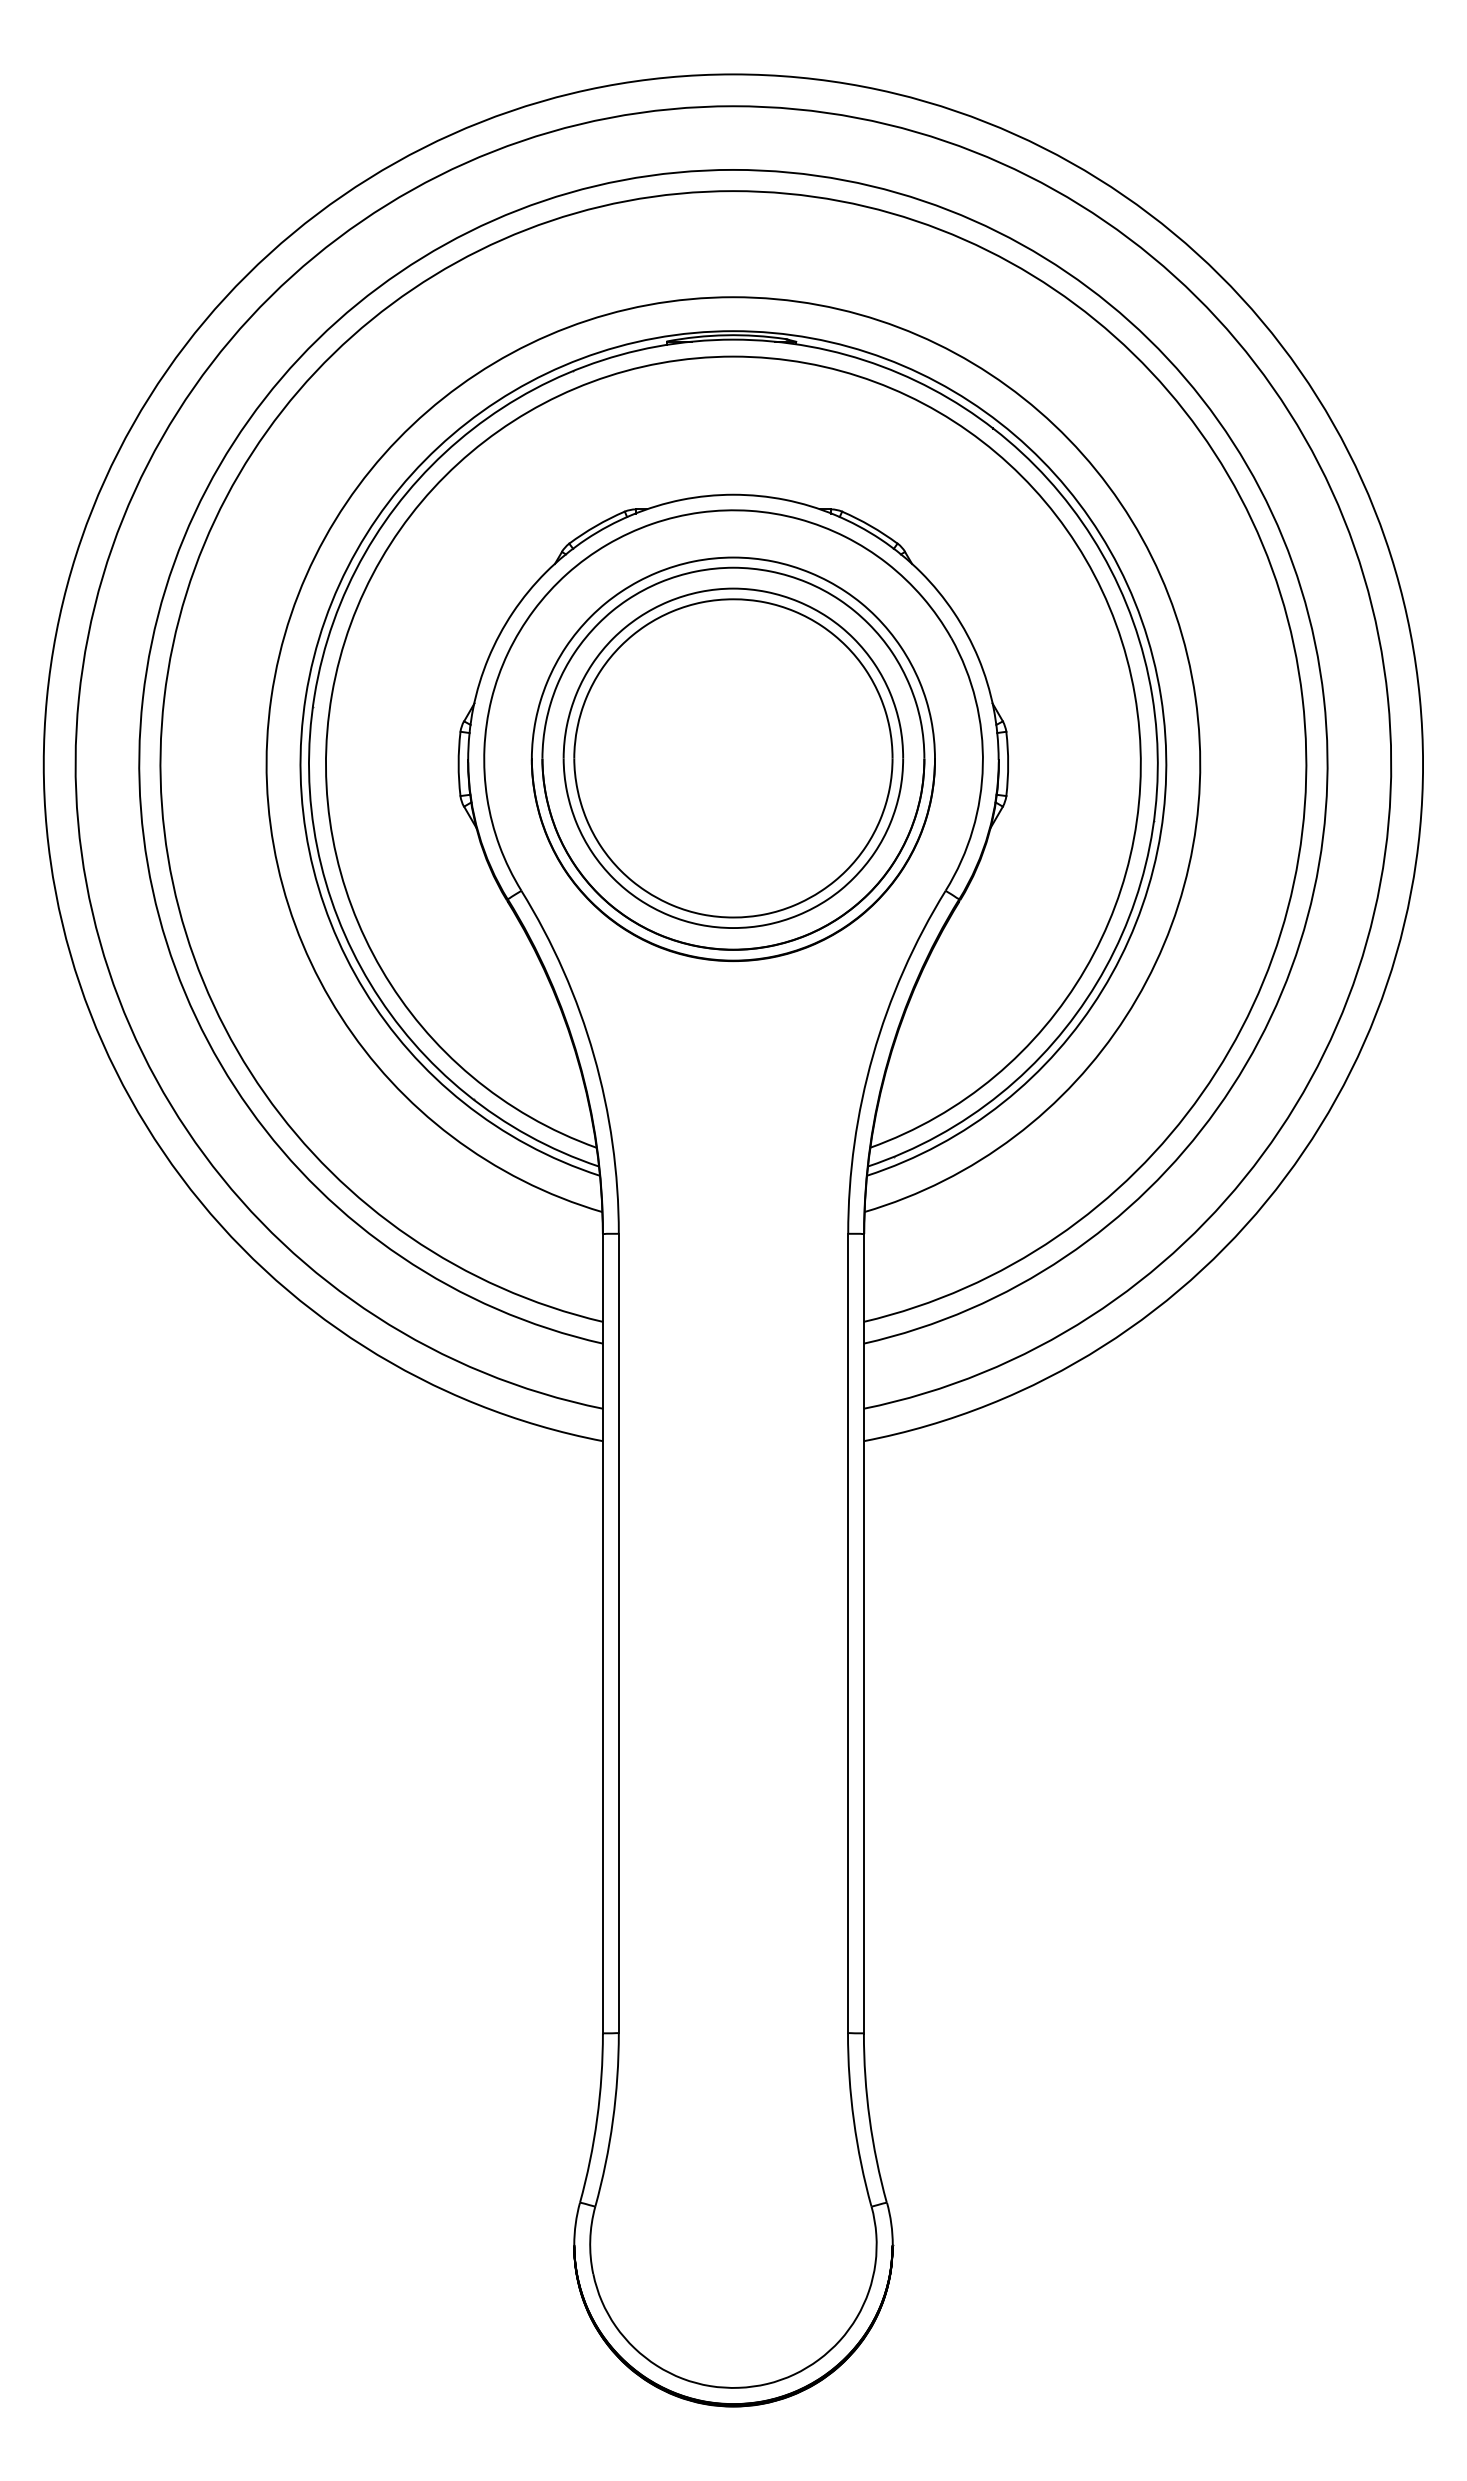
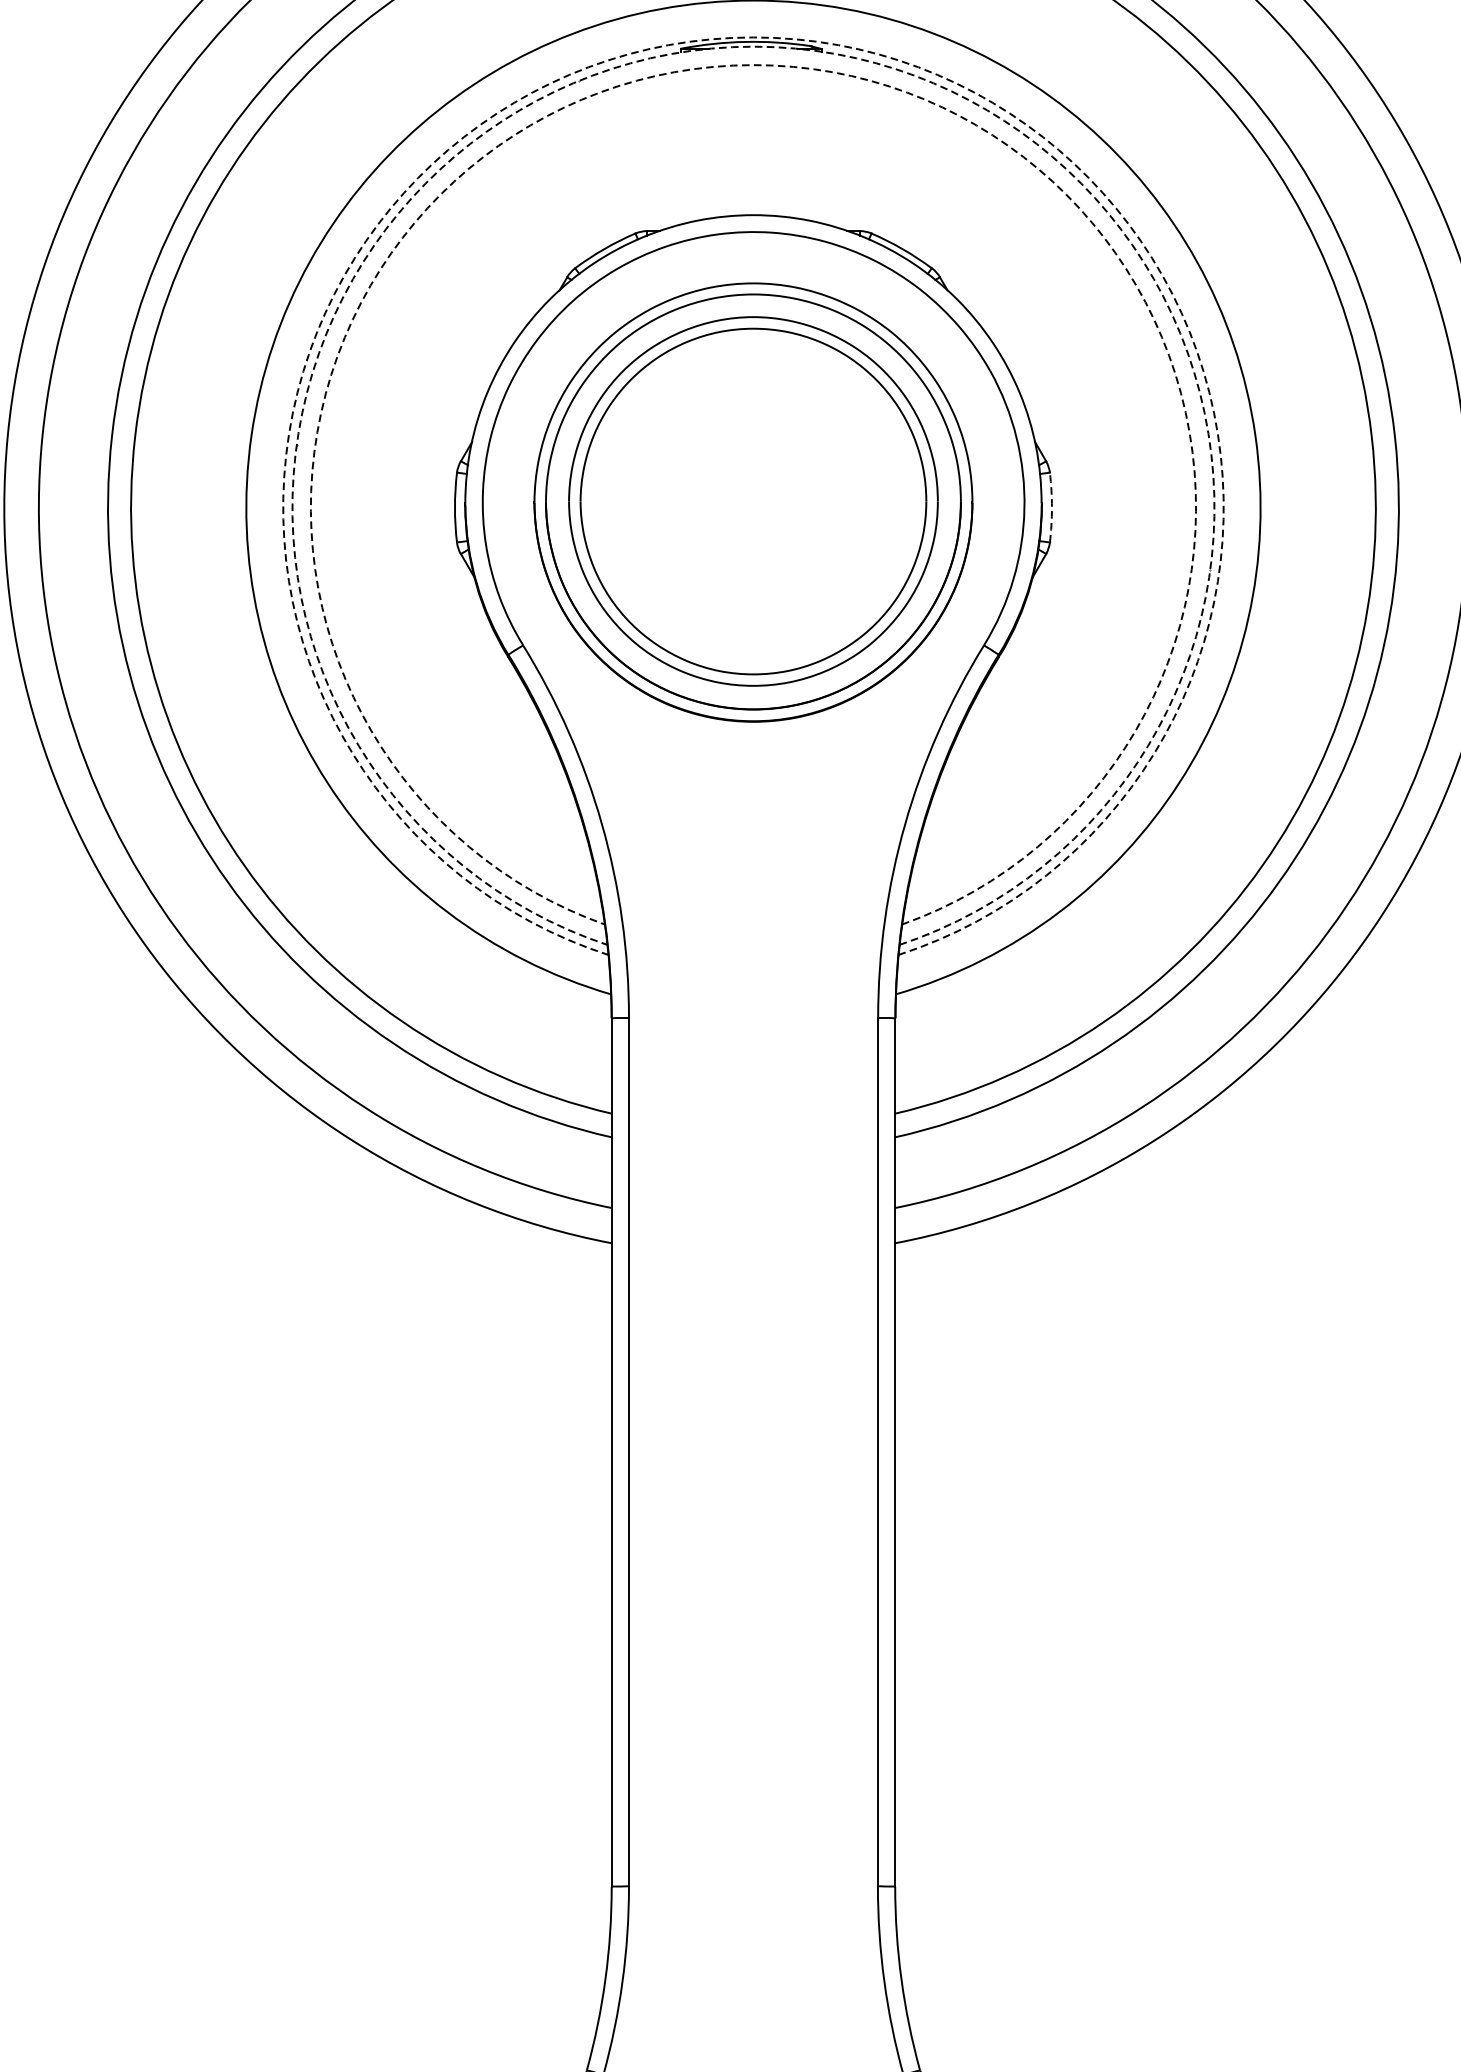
arc: (733, 331) -> (753, 37), solid -> dashed
arc: (733, 339) -> (753, 46), solid -> dashed
arc: (733, 356) -> (753, 64), solid -> dashed
arc: (1008, 764) -> (1052, 508), solid -> dashed

